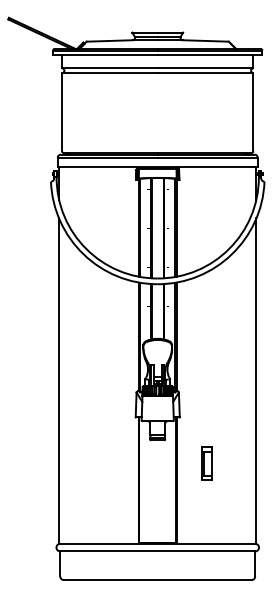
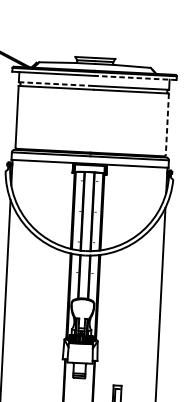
line: (209, 55) -> (135, 78), solid -> dashed
line: (109, 68) -> (56, 84), solid -> dashed
line: (253, 112) -> (167, 124), solid -> dashed

